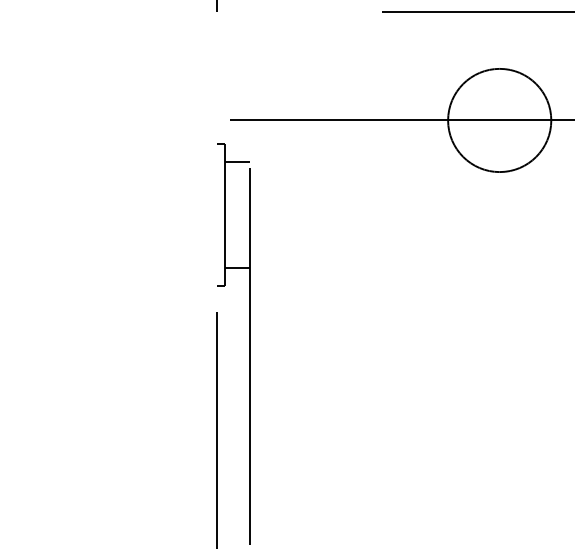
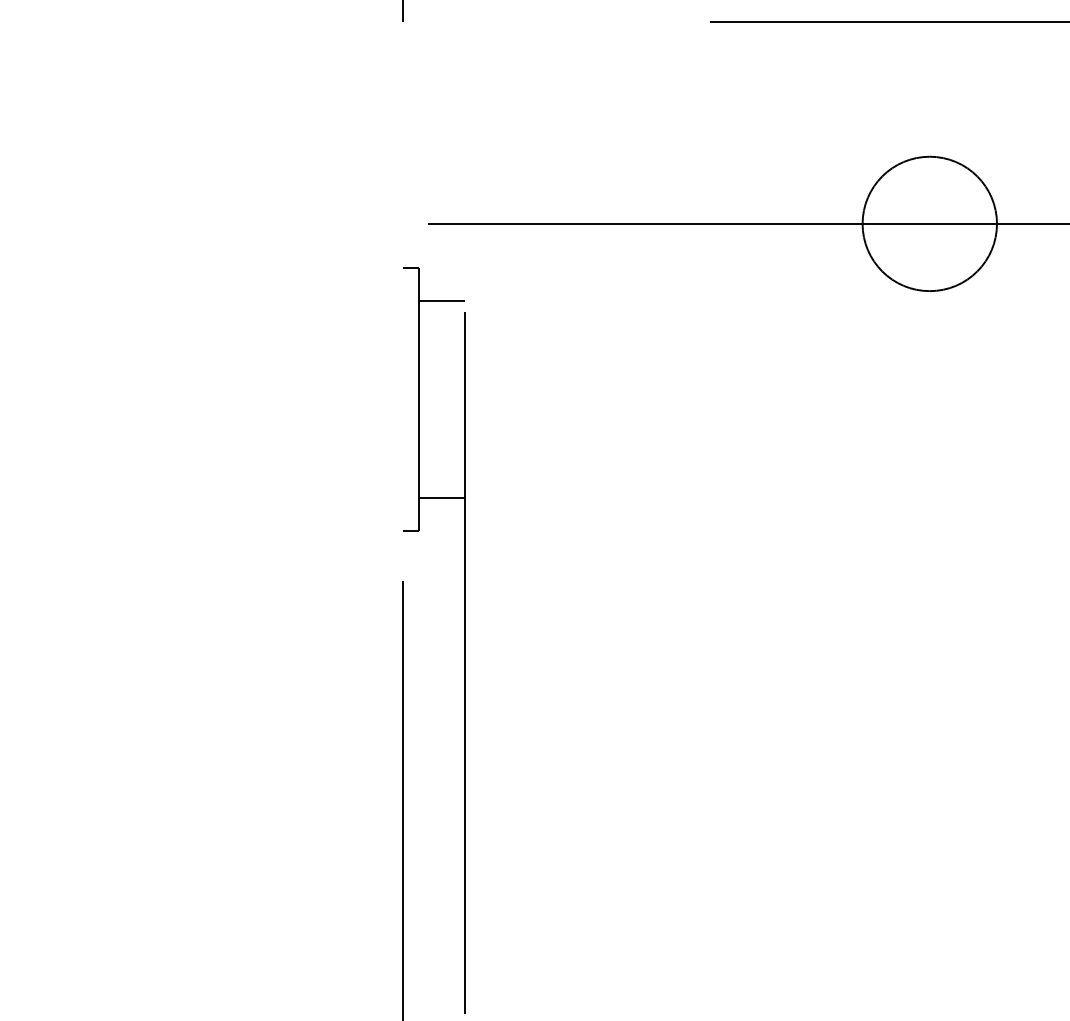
circle: (499, 120) -> (929, 223), size x0.7

